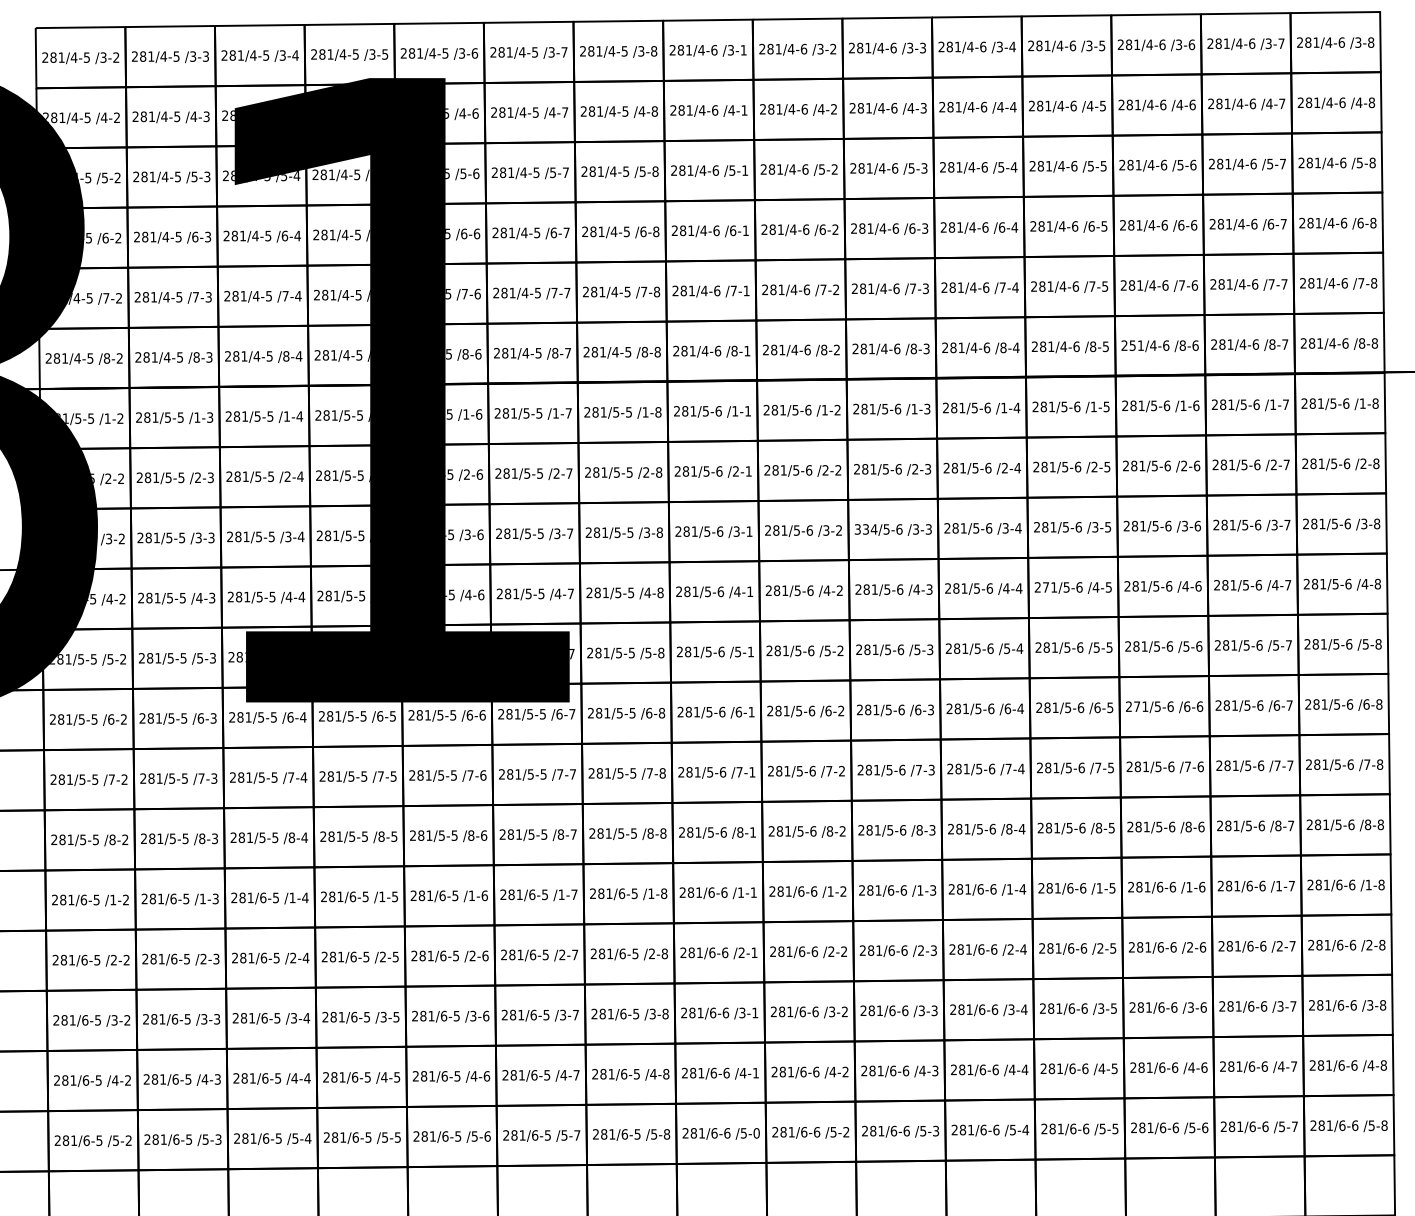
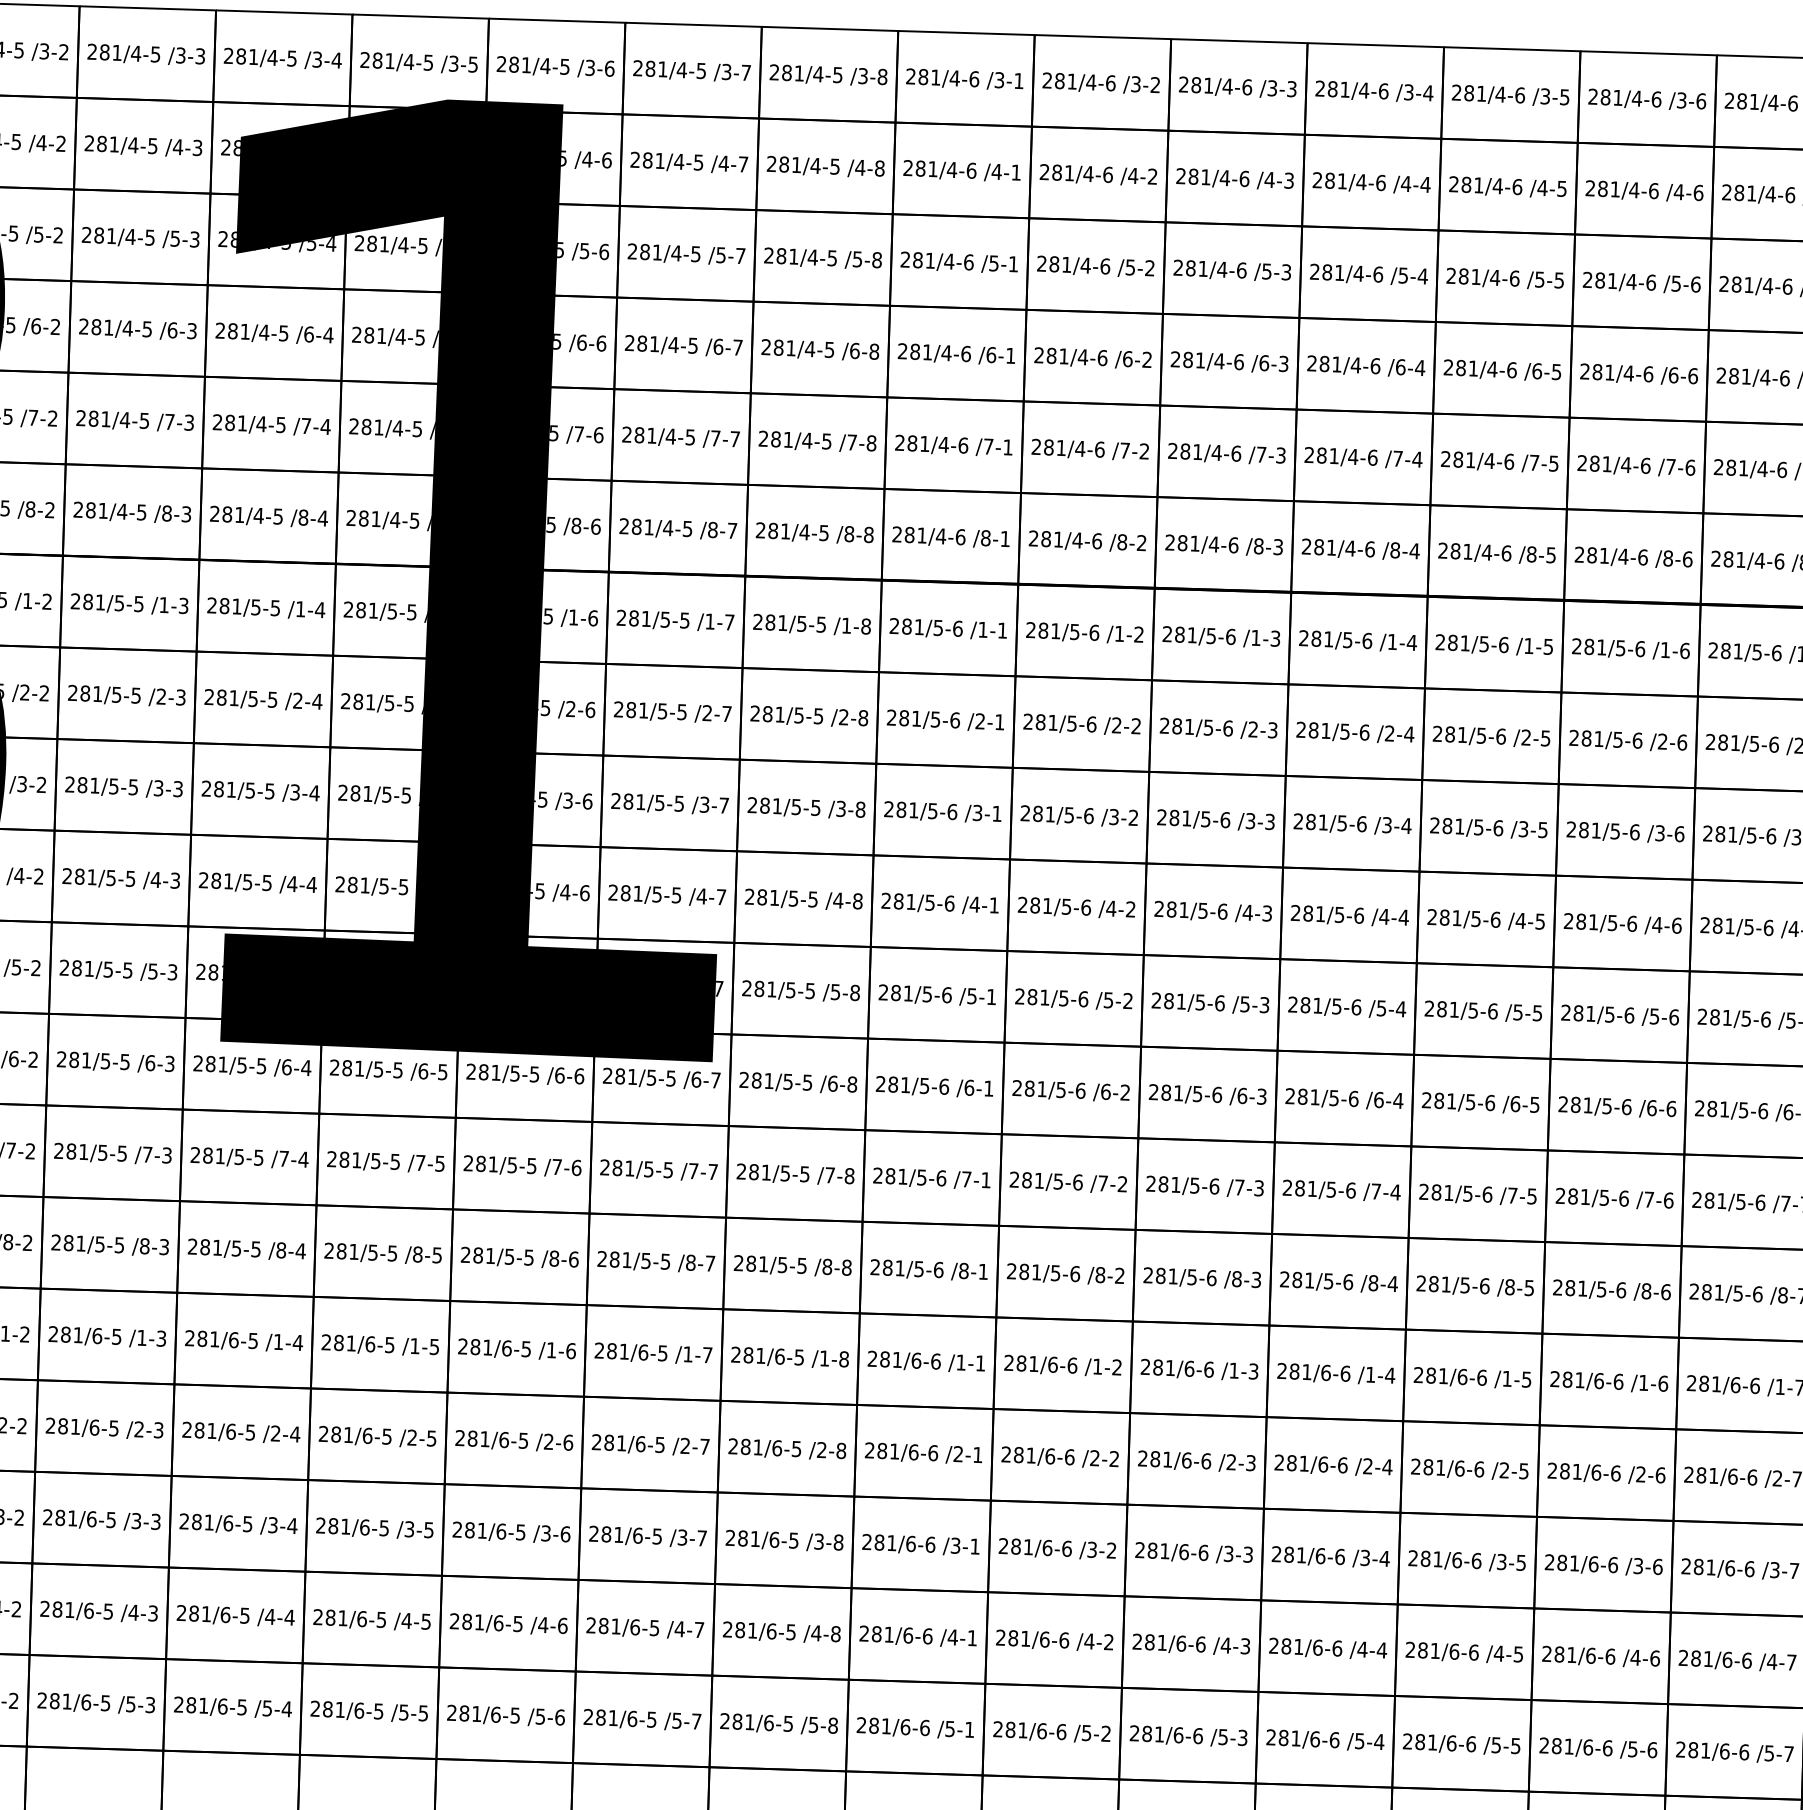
text: (1132, 345) -> (1591, 555), 251/4-6 -> 281/4-6
text: (865, 529) -> (1173, 817), 334/5-6 -> 281/5-6
text: (1046, 587) -> (1445, 917), 271/5-6 -> 281/5-6
text: (1137, 706) -> (1576, 1104), 271/5-6 -> 281/5-6
text: (756, 1133) -> (969, 1730), /5-0 -> /5-1

